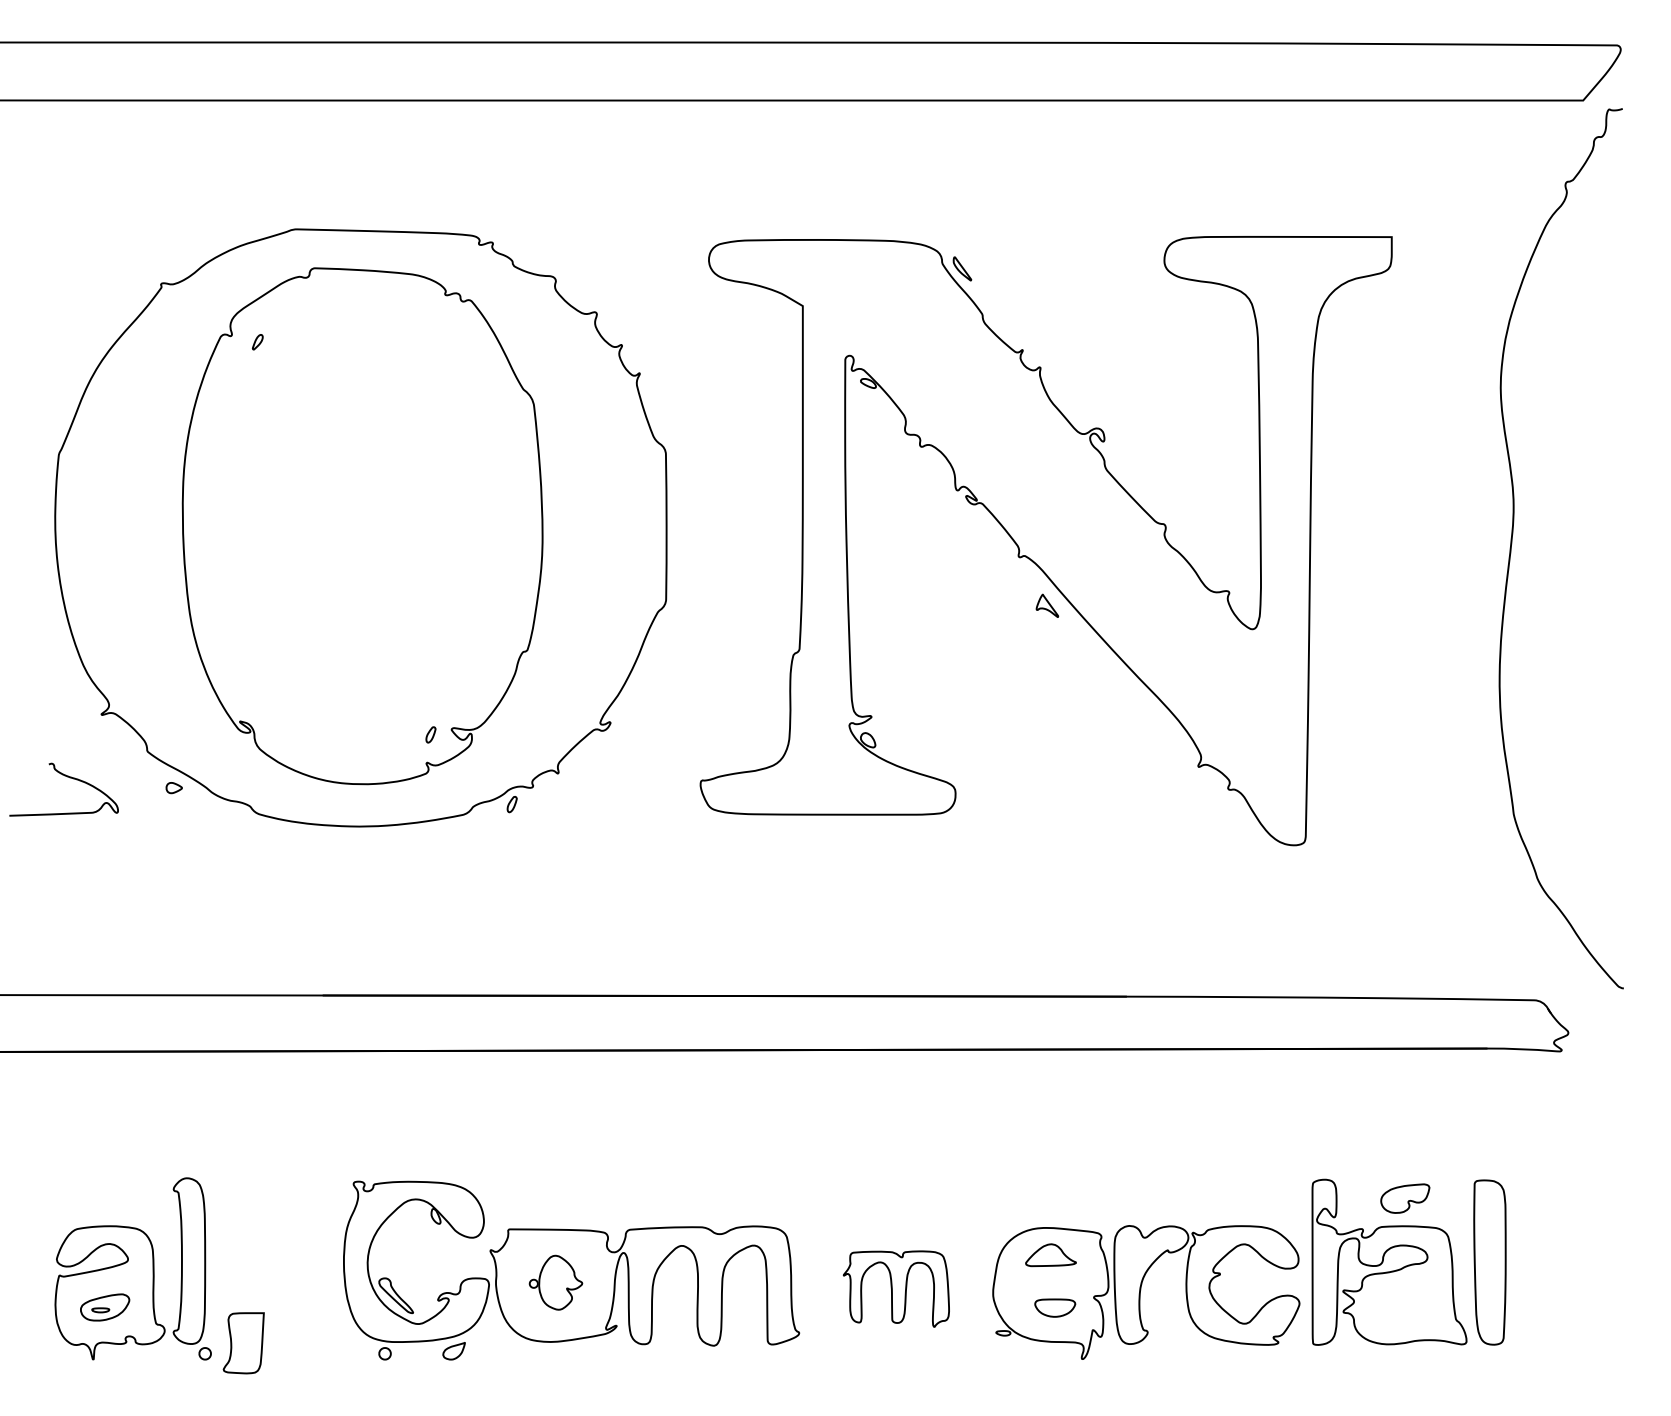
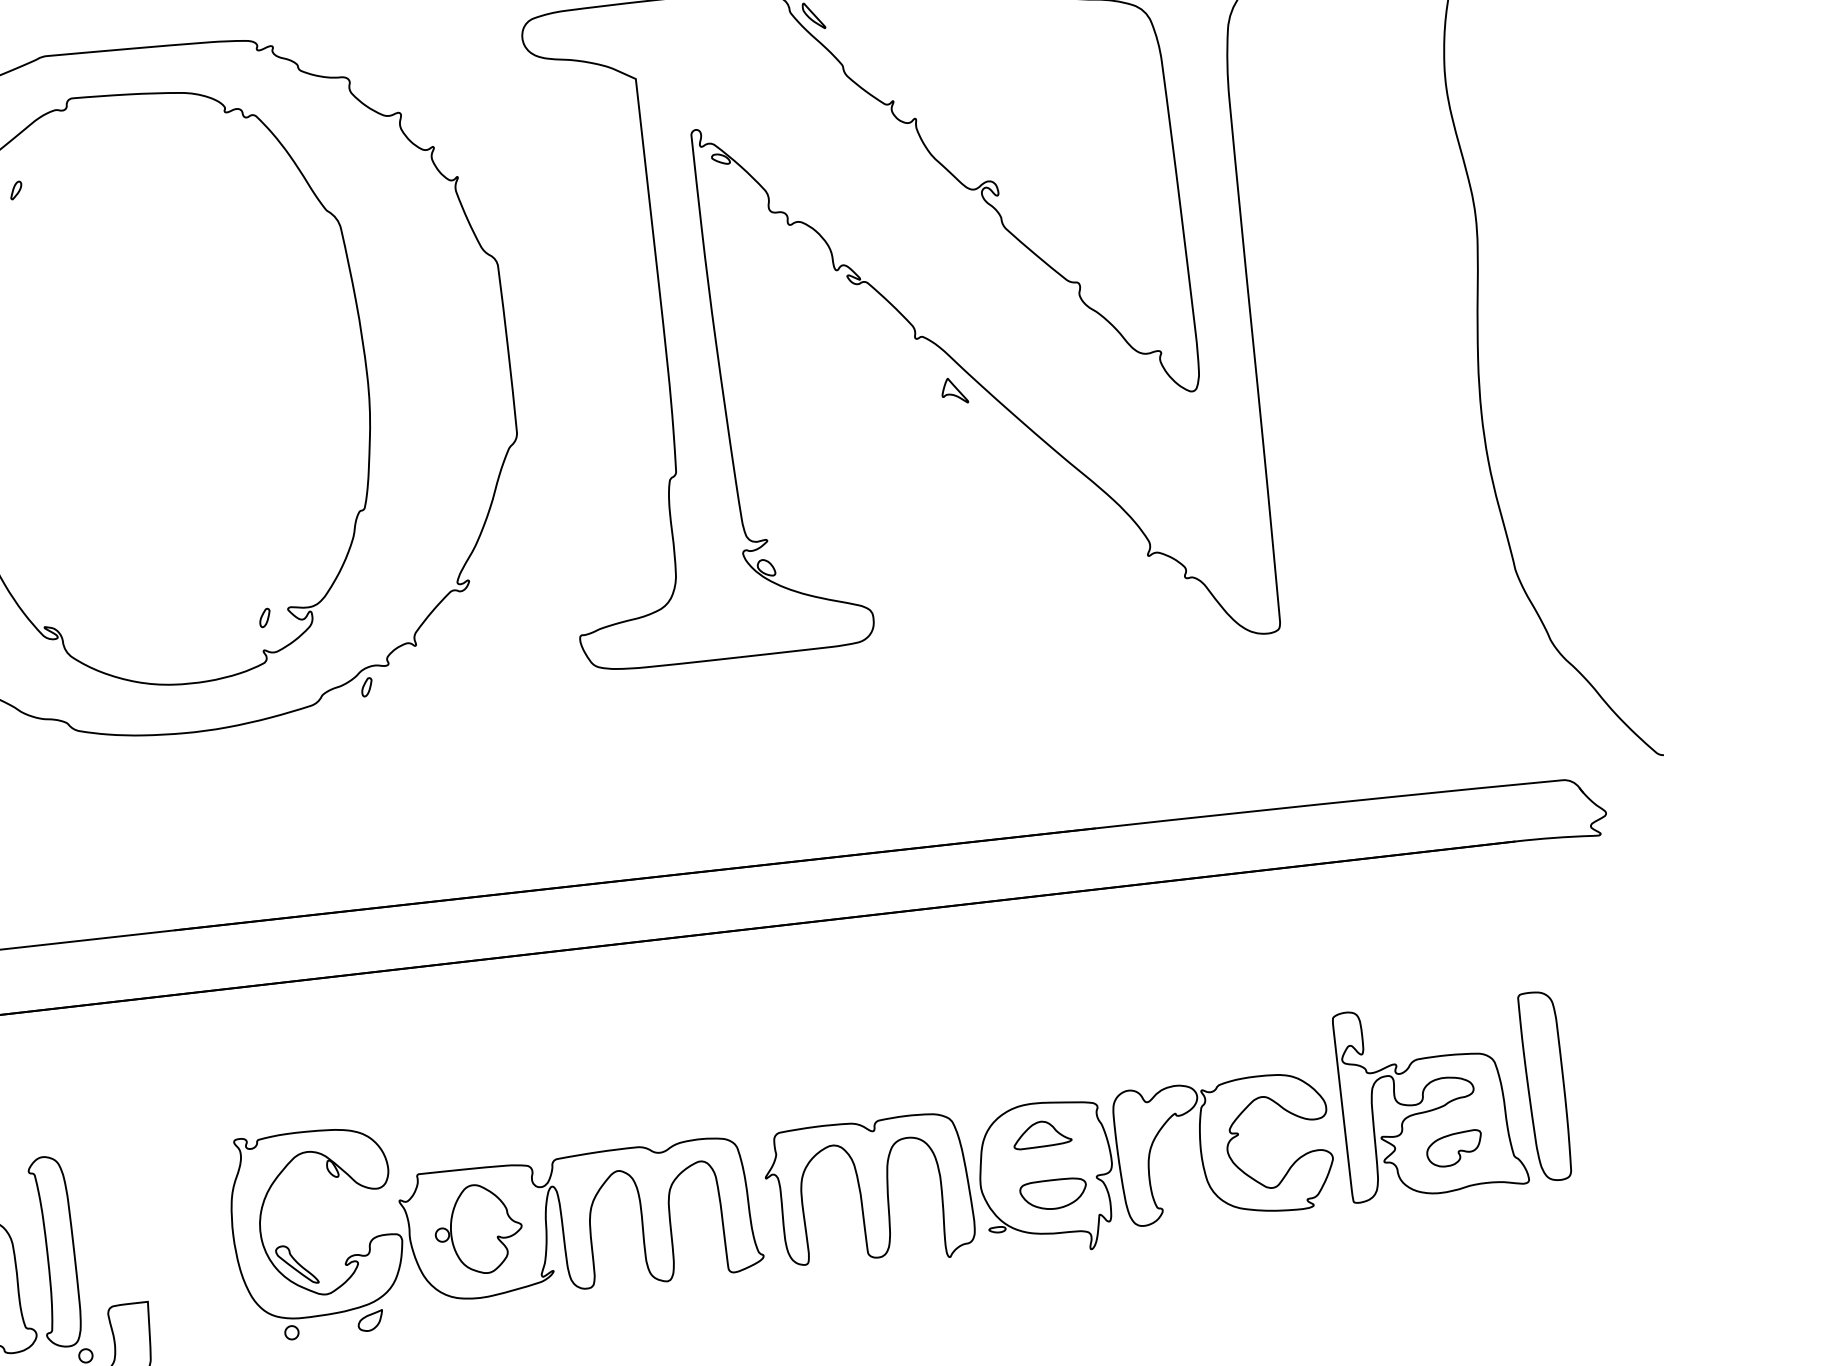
part: (1405, 1198) -> (1454, 1148), moved
part: (555, 1282) -> (477, 1229), size x1.43
part: (896, 1288) -> (869, 1192), size x1.67
part: (1054, 1307) -> (1052, 1193), size x1.43

